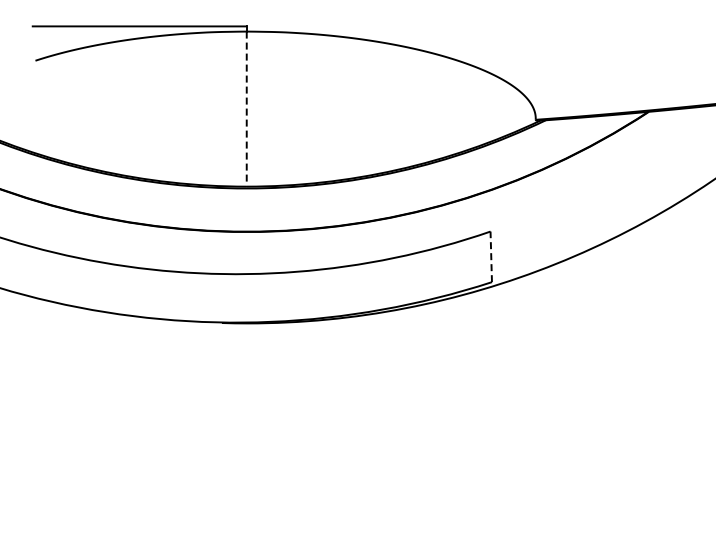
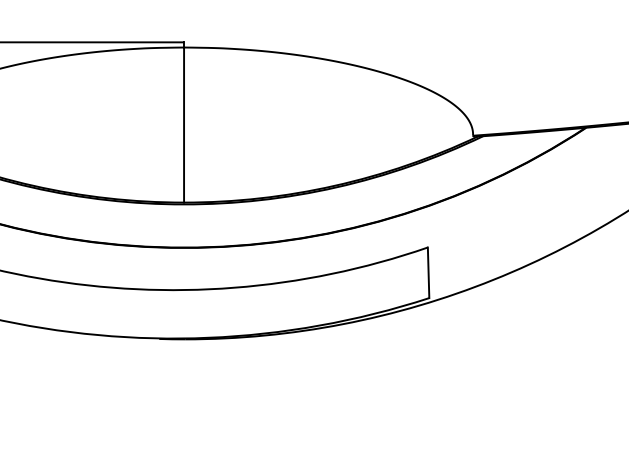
line: (246, 109) -> (183, 125), dashed -> solid
line: (491, 256) -> (428, 272), dashed -> solid

